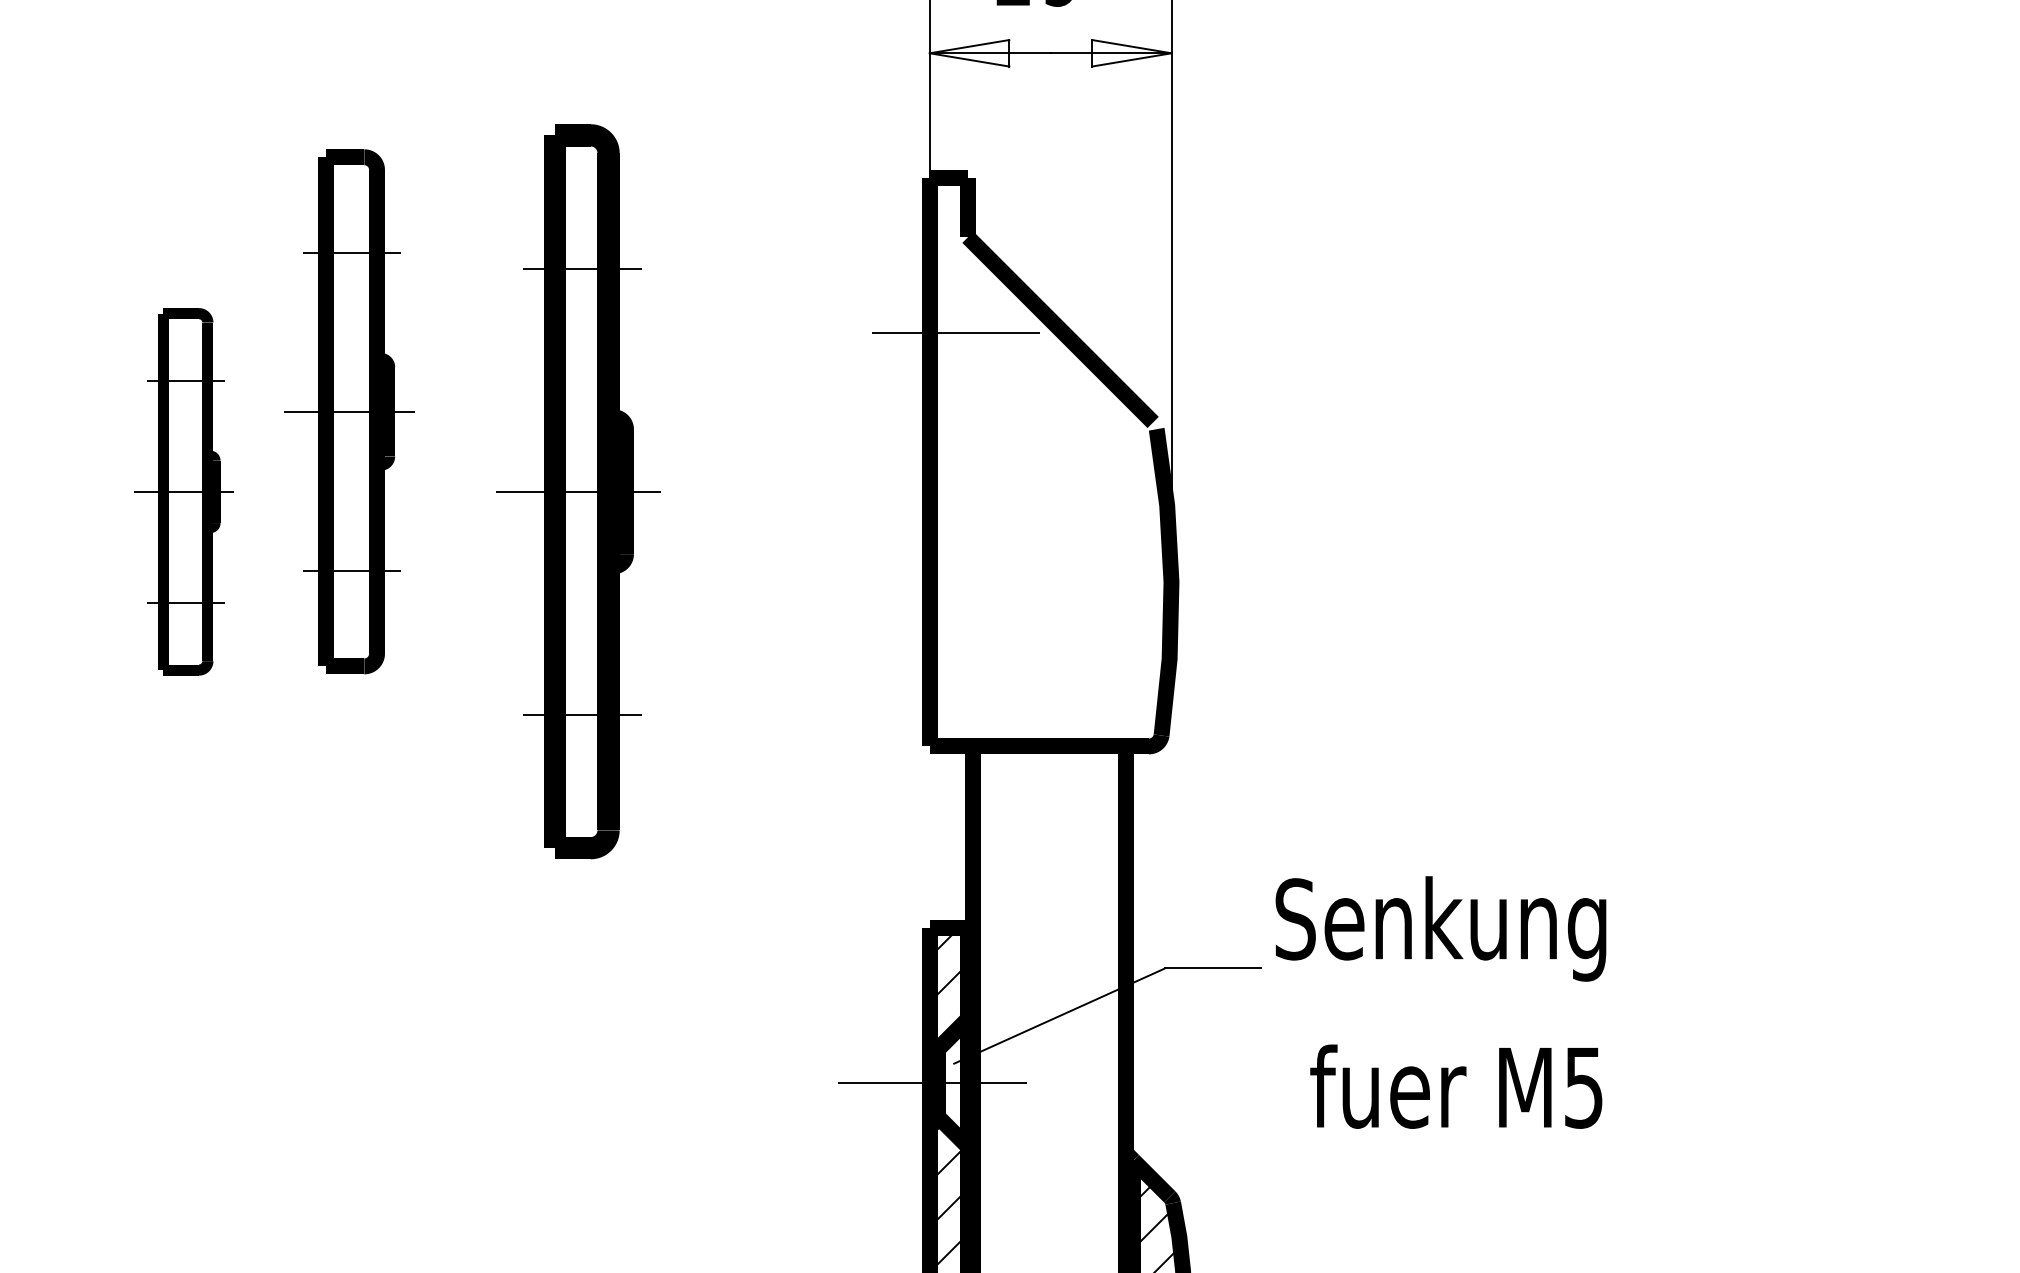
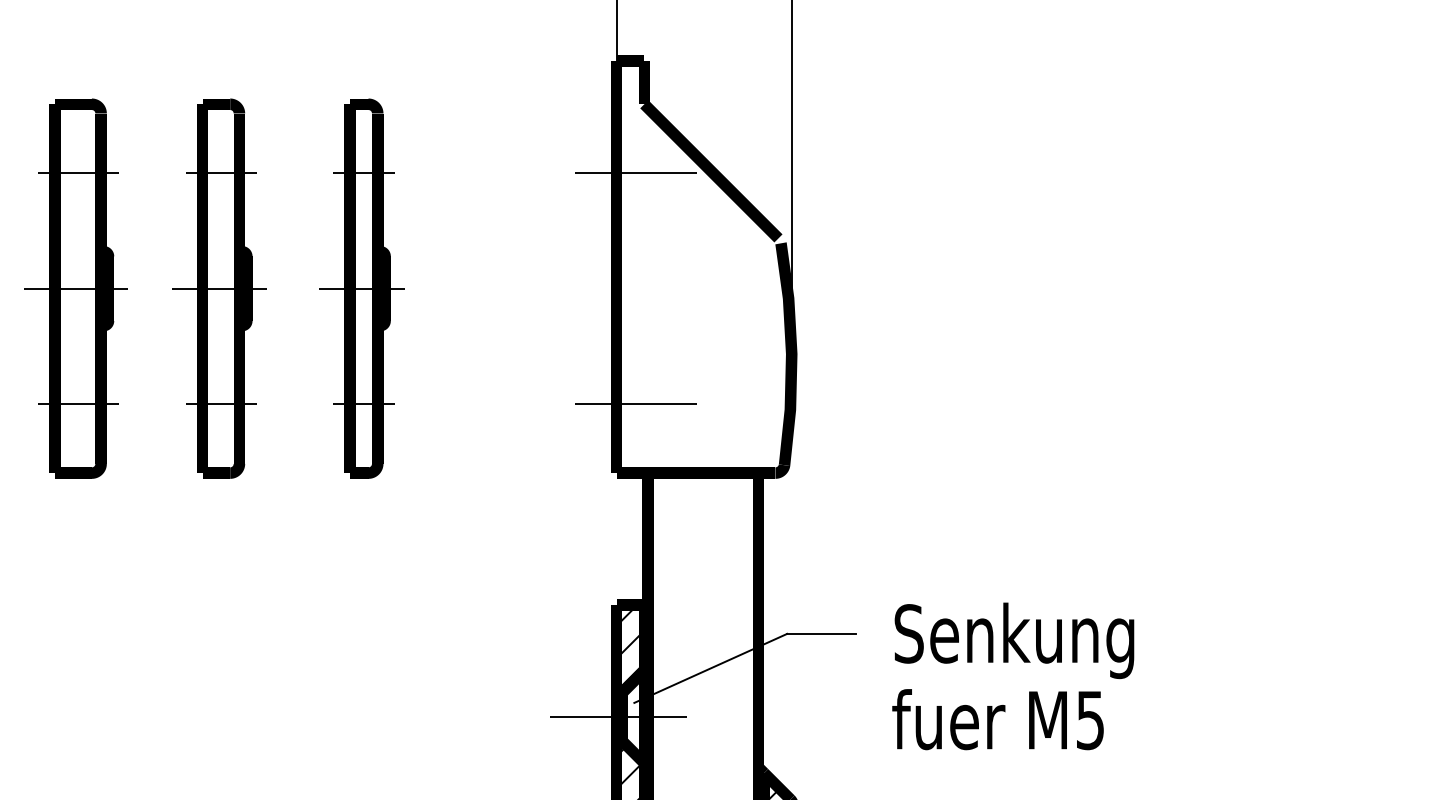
part: (349, 411) -> (219, 288), moved
part: (183, 491) -> (76, 288), size x1.43
part: (578, 491) -> (362, 288), size x0.71
line: (955, 650) -> (635, 403), added
text: (1440, 928) -> (1014, 640), moved

